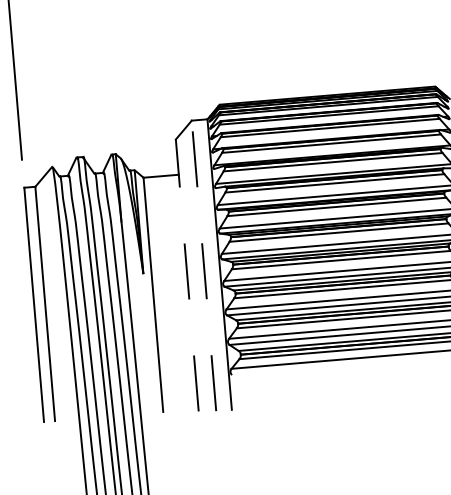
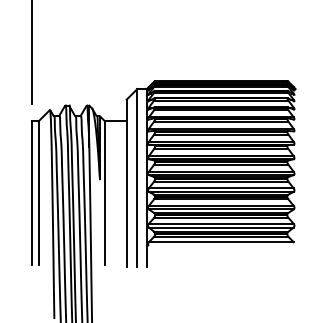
line: (204, 264) -> (137, 177), dashed -> solid
line: (186, 274) -> (126, 182), dashed -> solid

